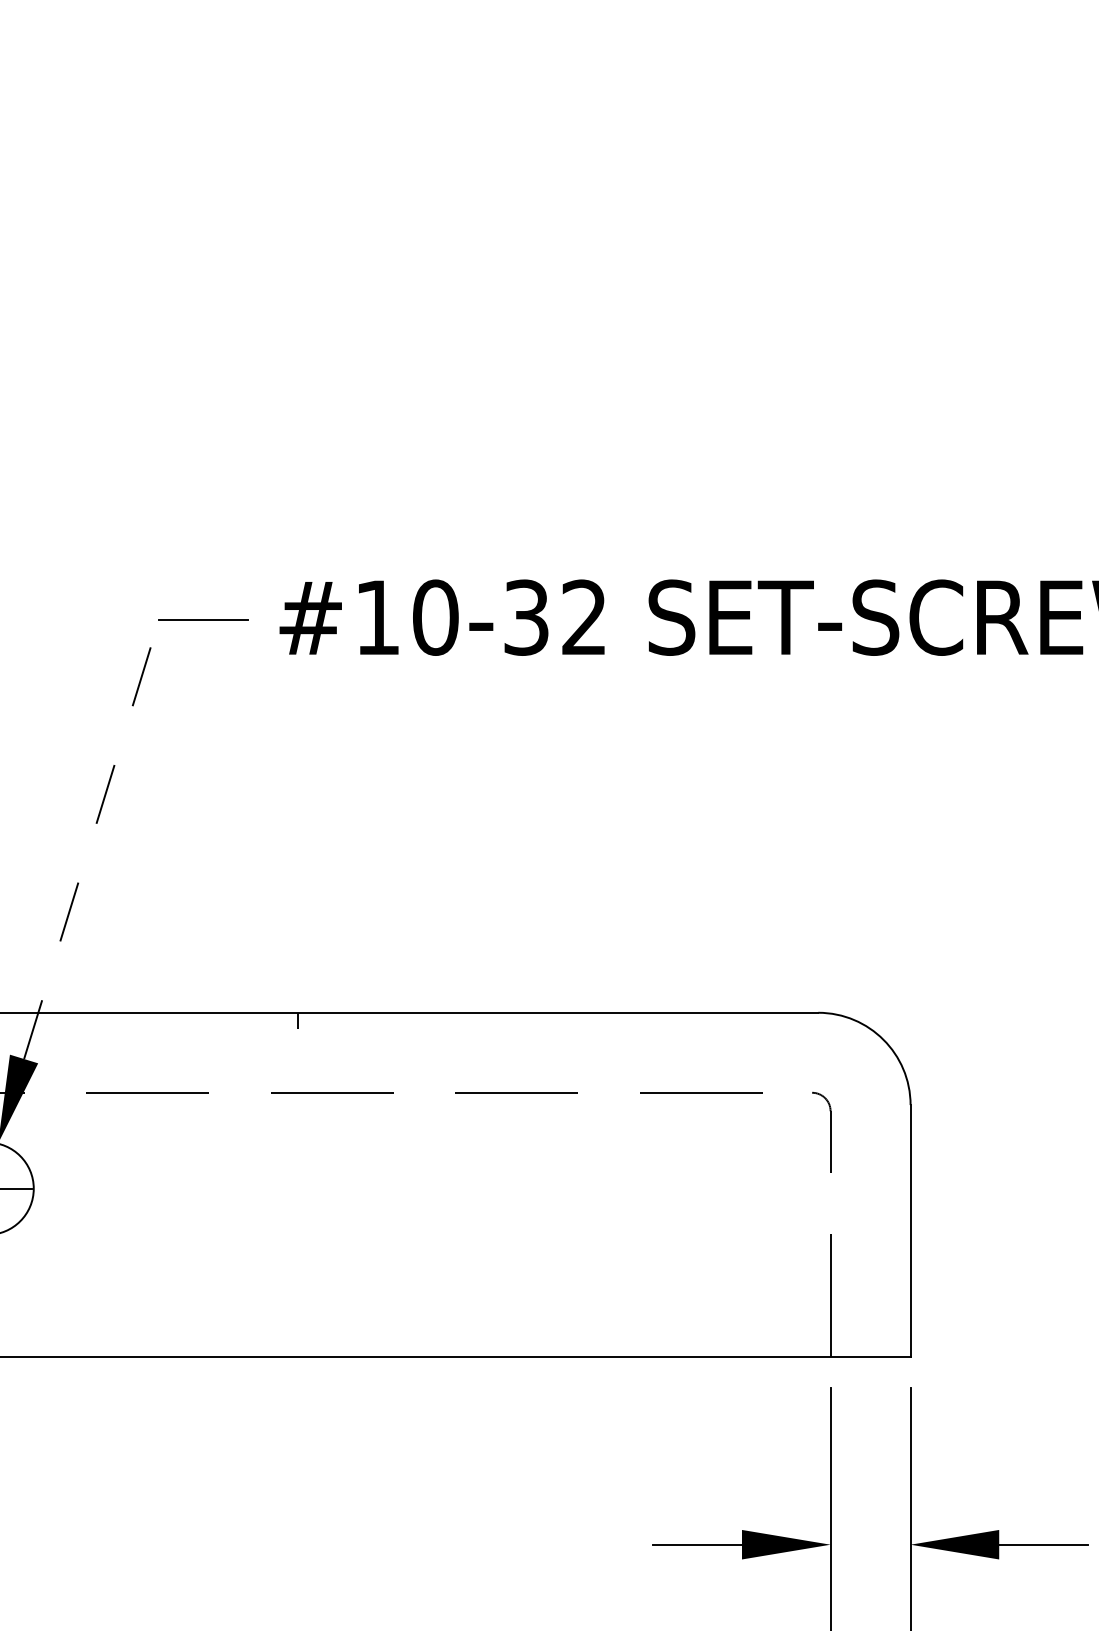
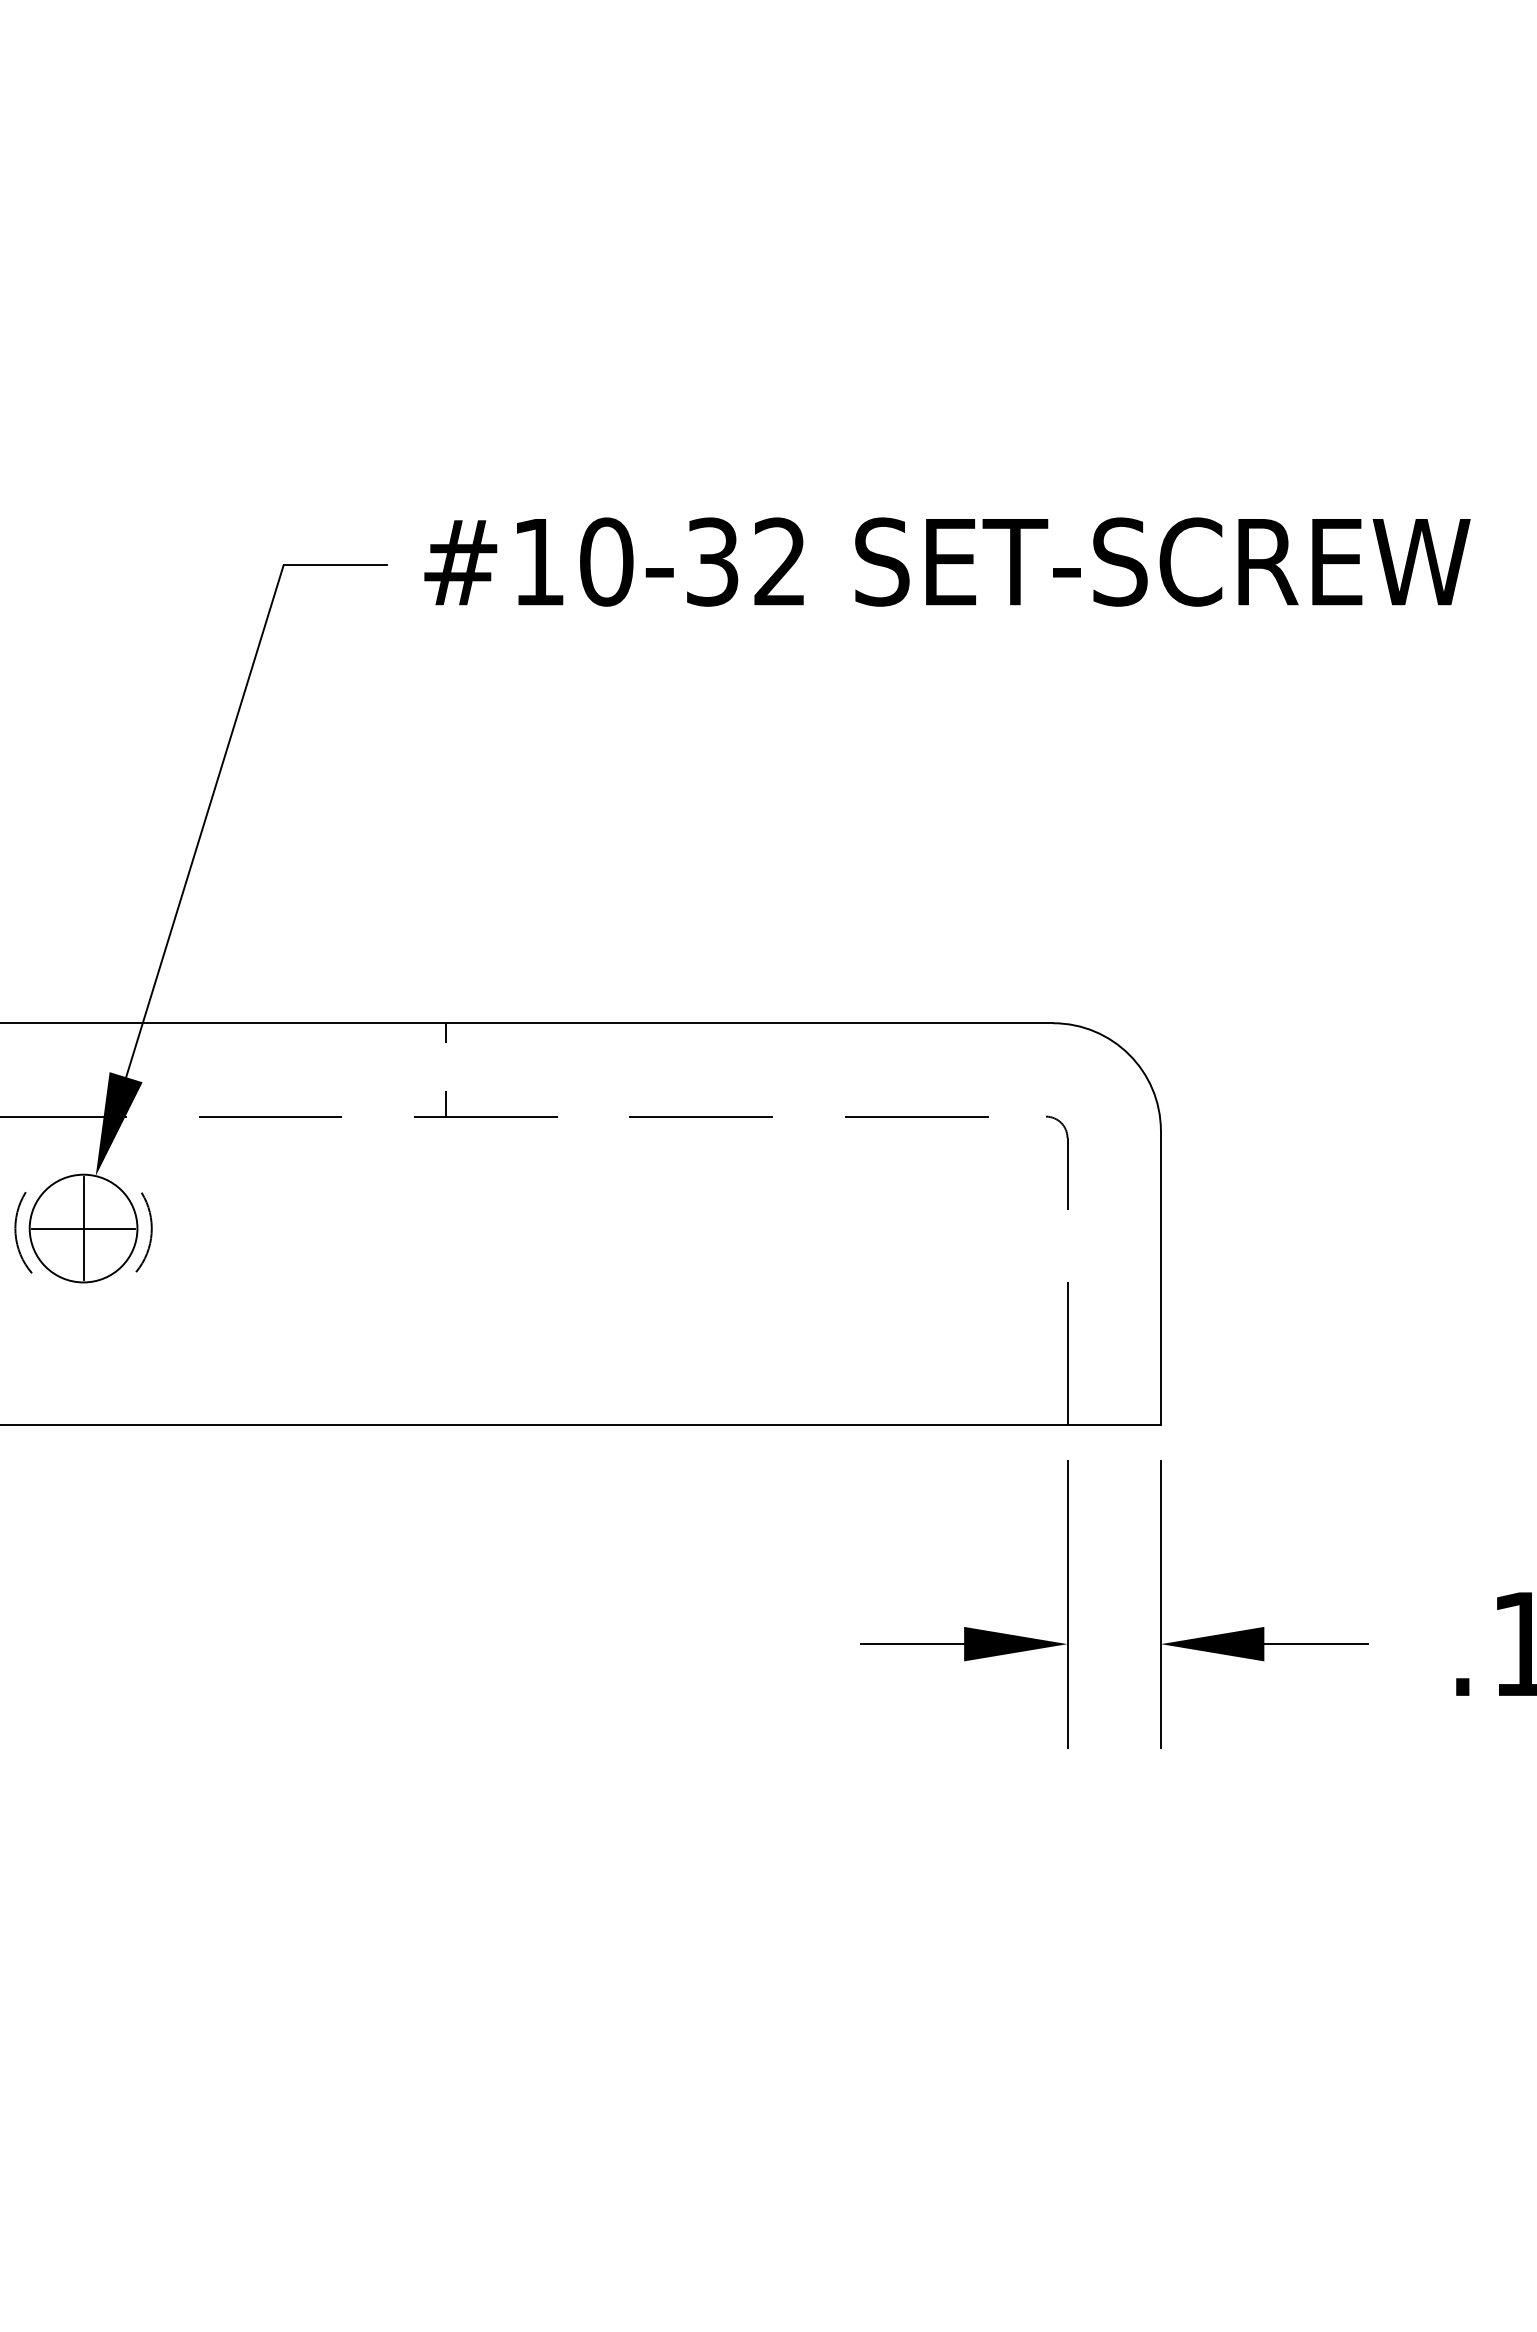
line: (91, 839) -> (204, 821), dashed -> solid
line: (298, 1081) -> (446, 1103), added
arc: (44, 1192) -> (150, 1232), added

